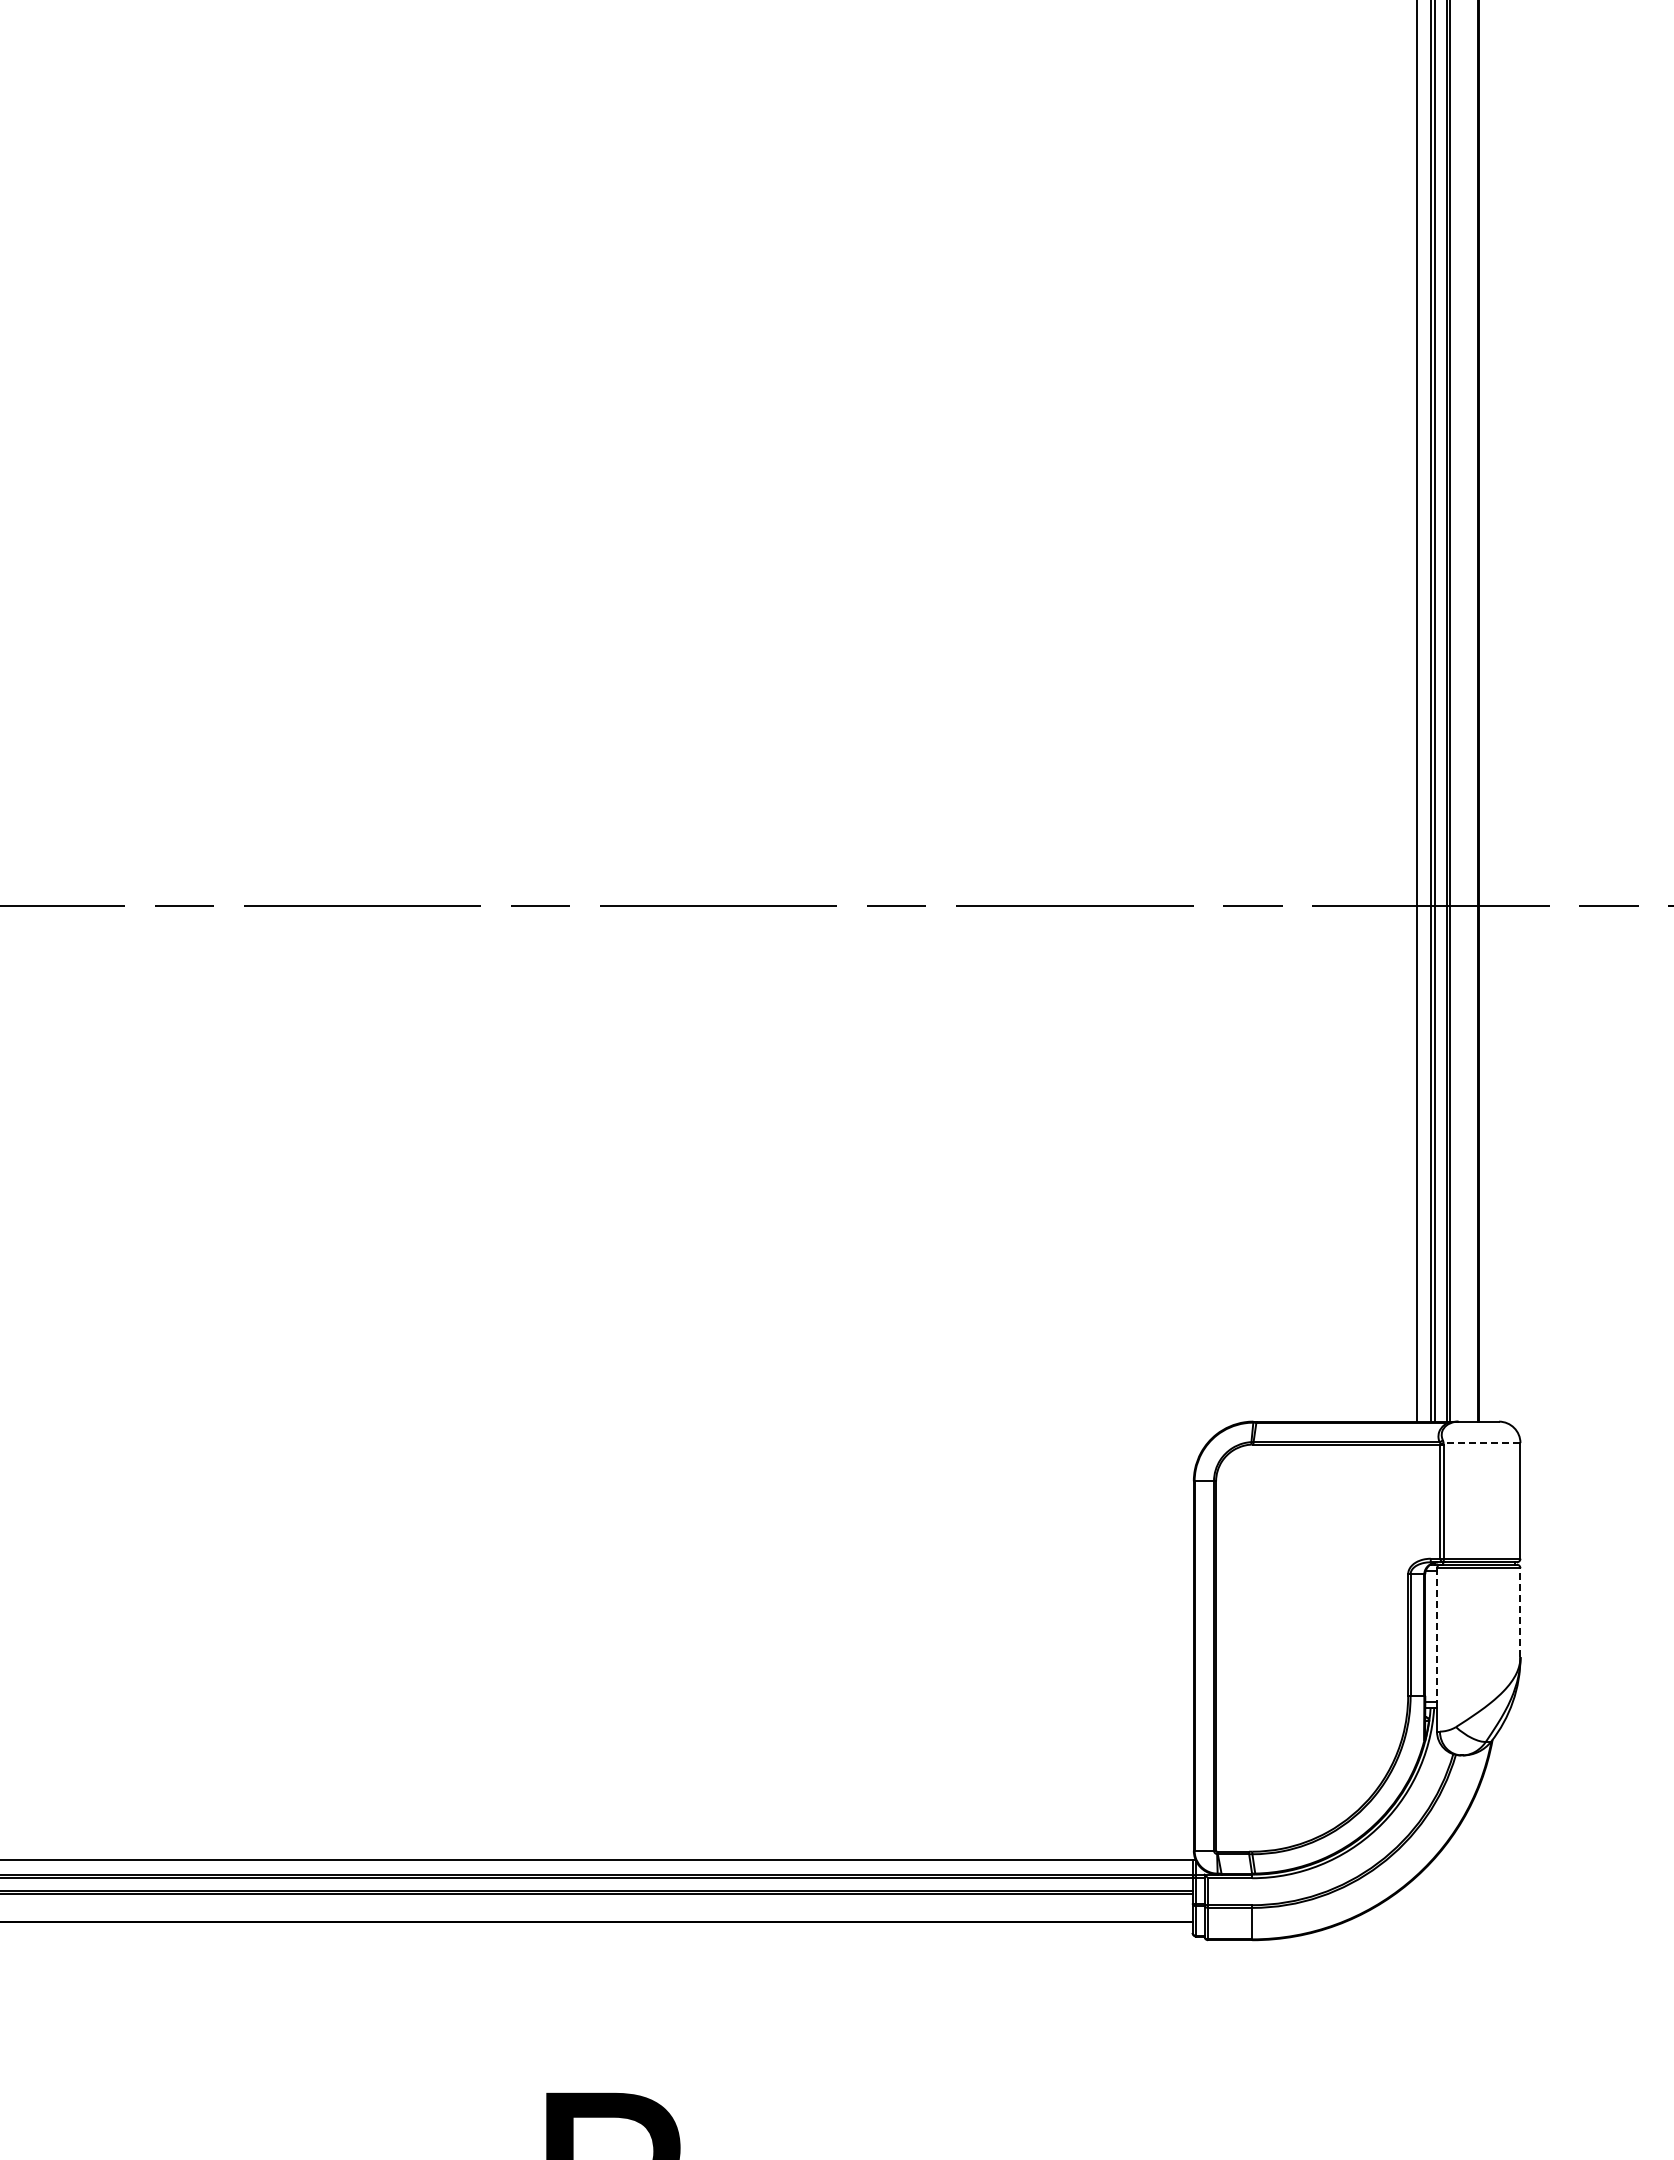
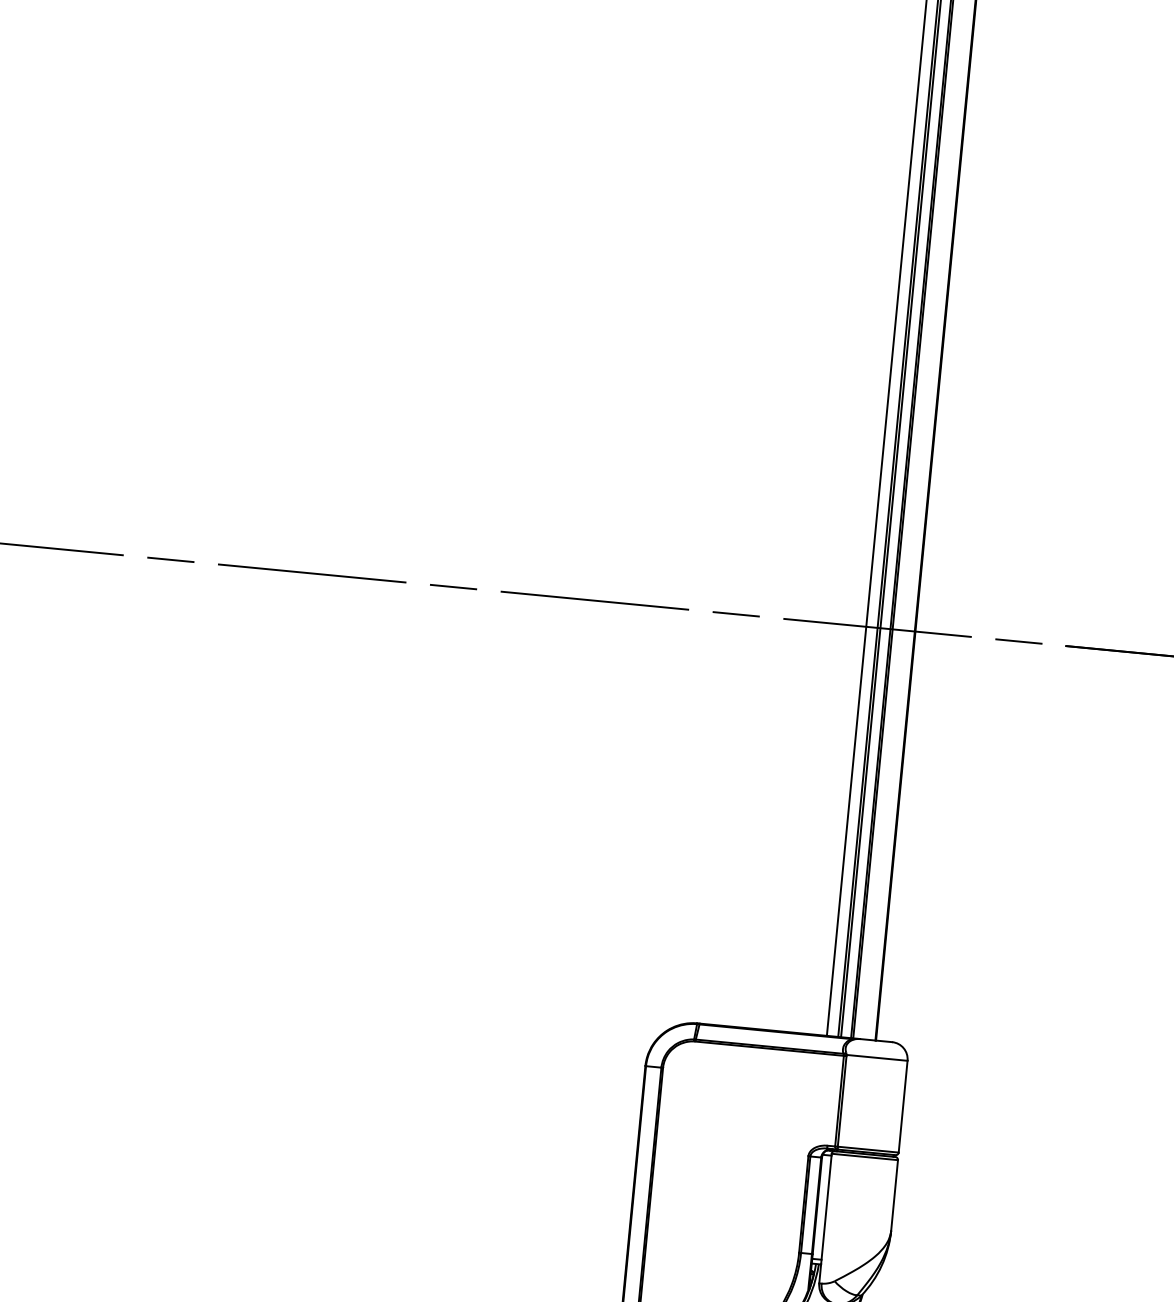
line: (1481, 1443) -> (876, 1058), dashed -> solid
line: (1520, 1612) -> (894, 1195), dashed -> solid
line: (1437, 1638) -> (826, 1209), dashed -> solid

